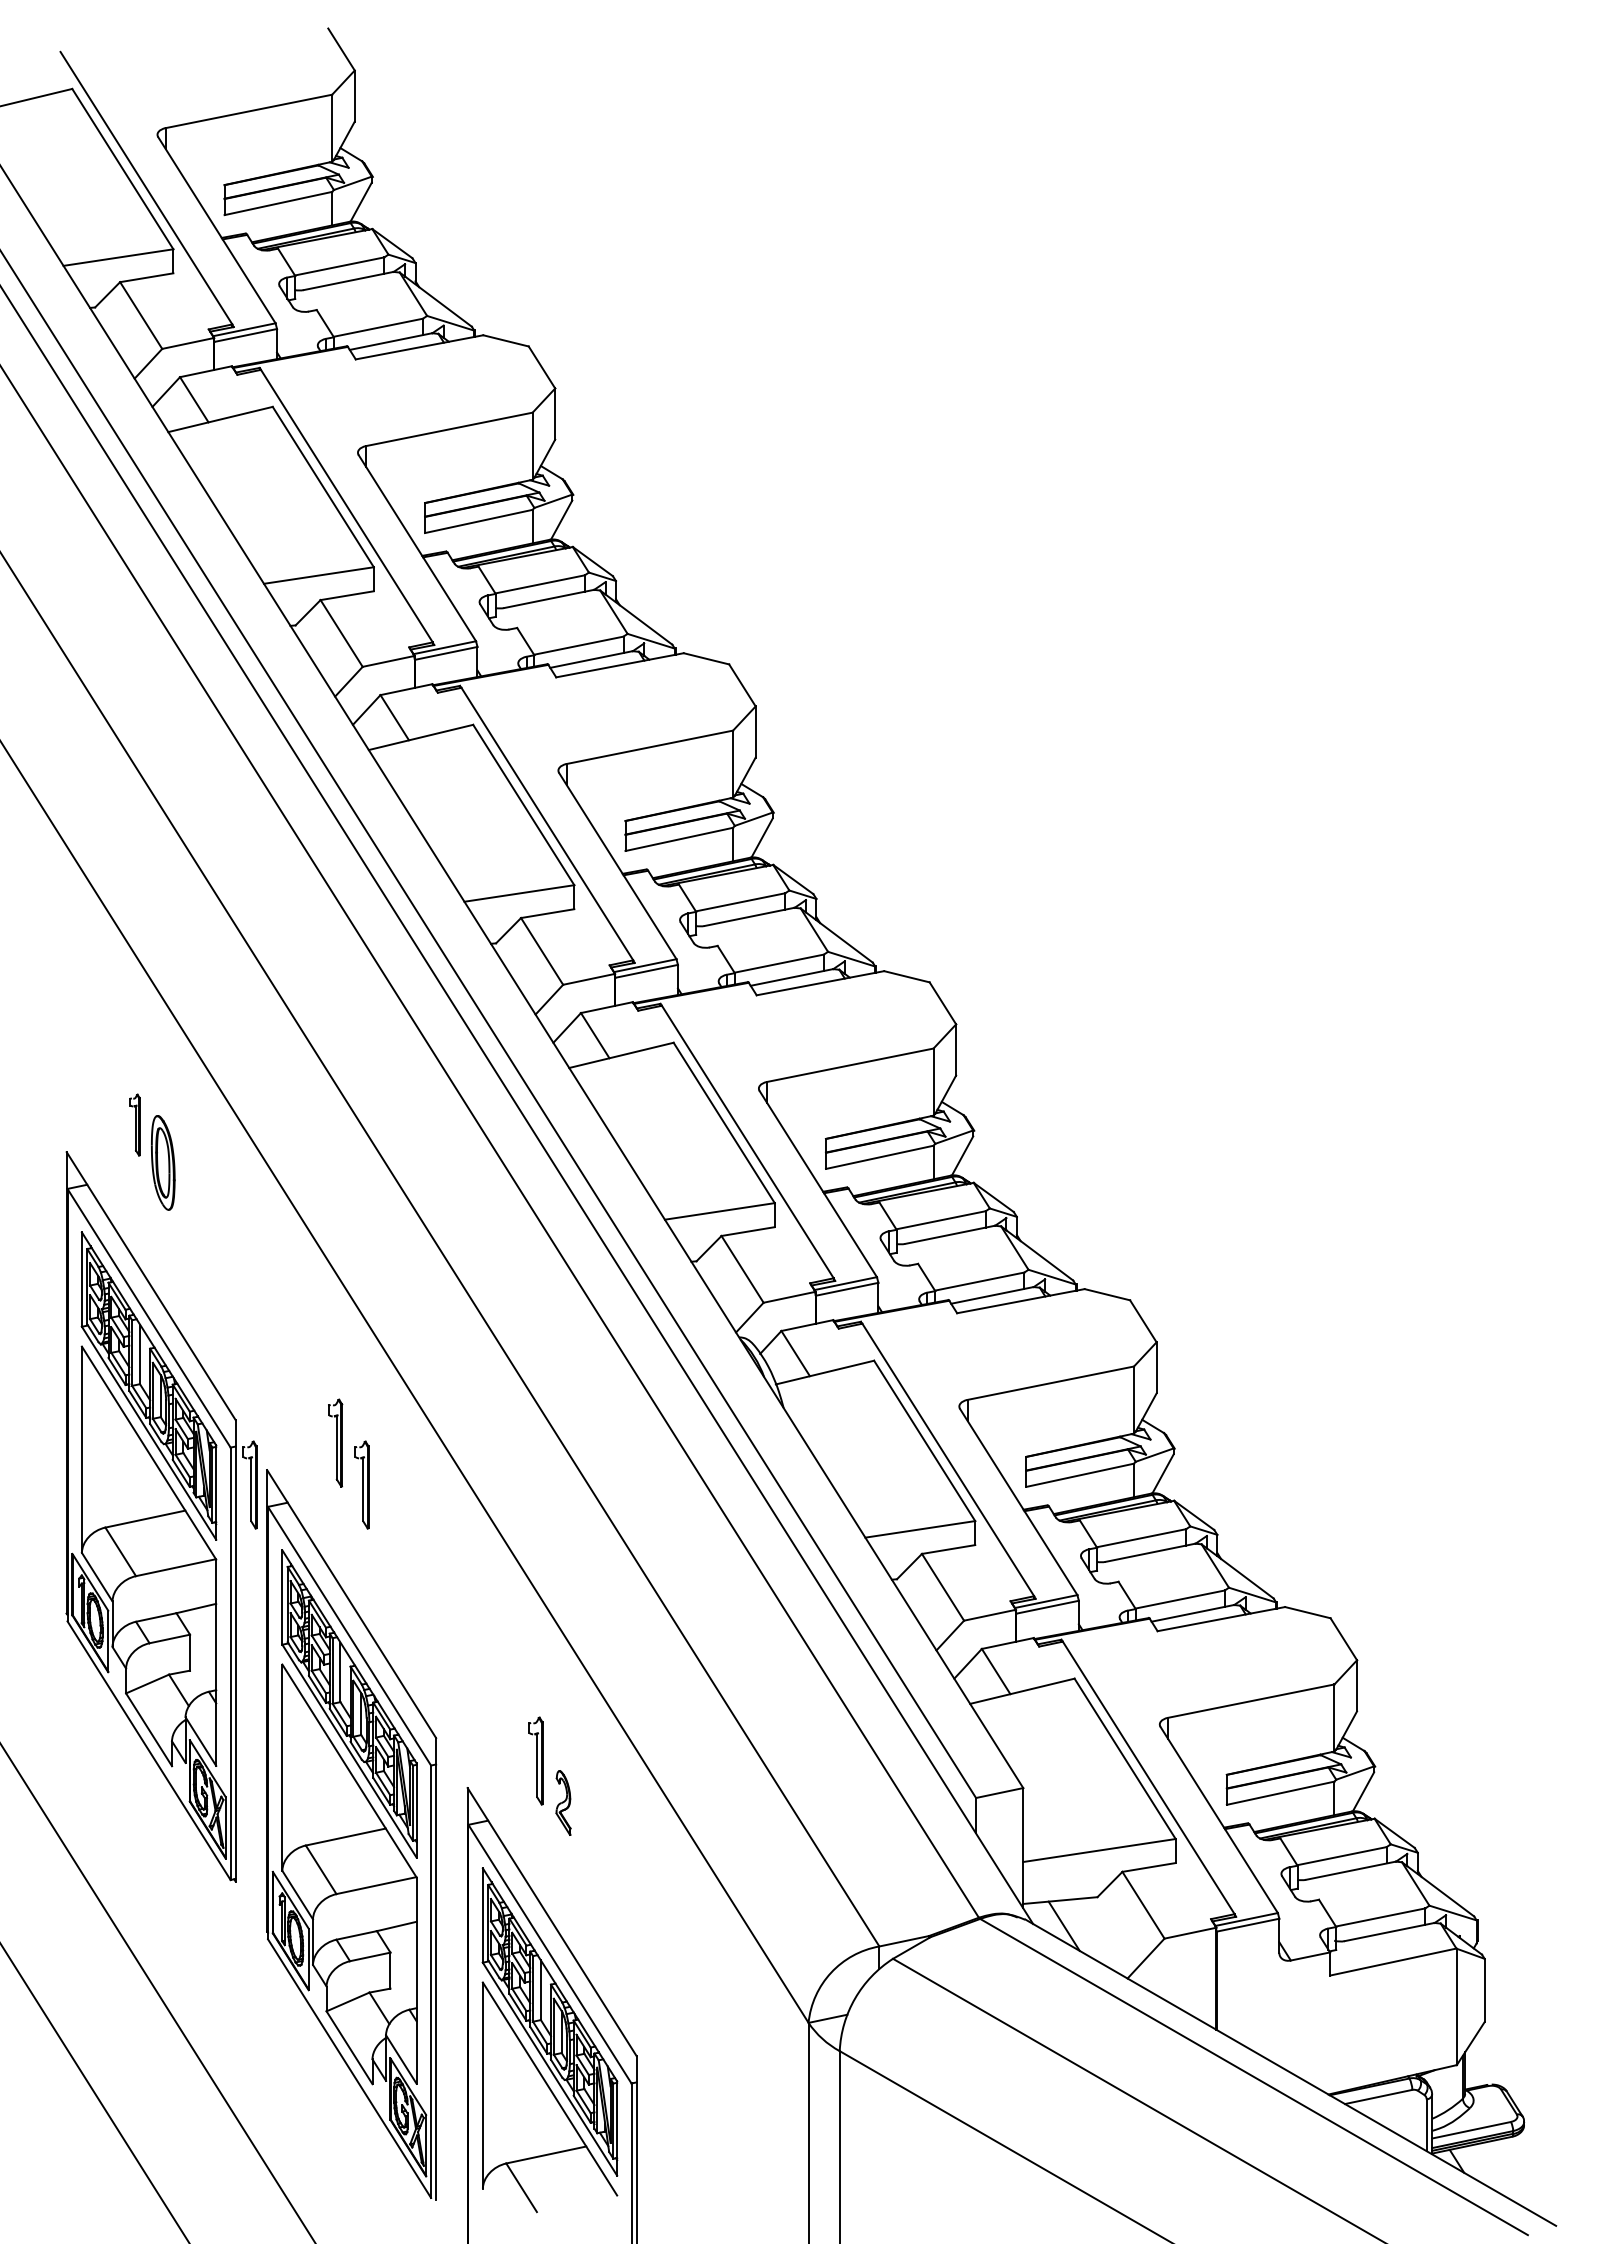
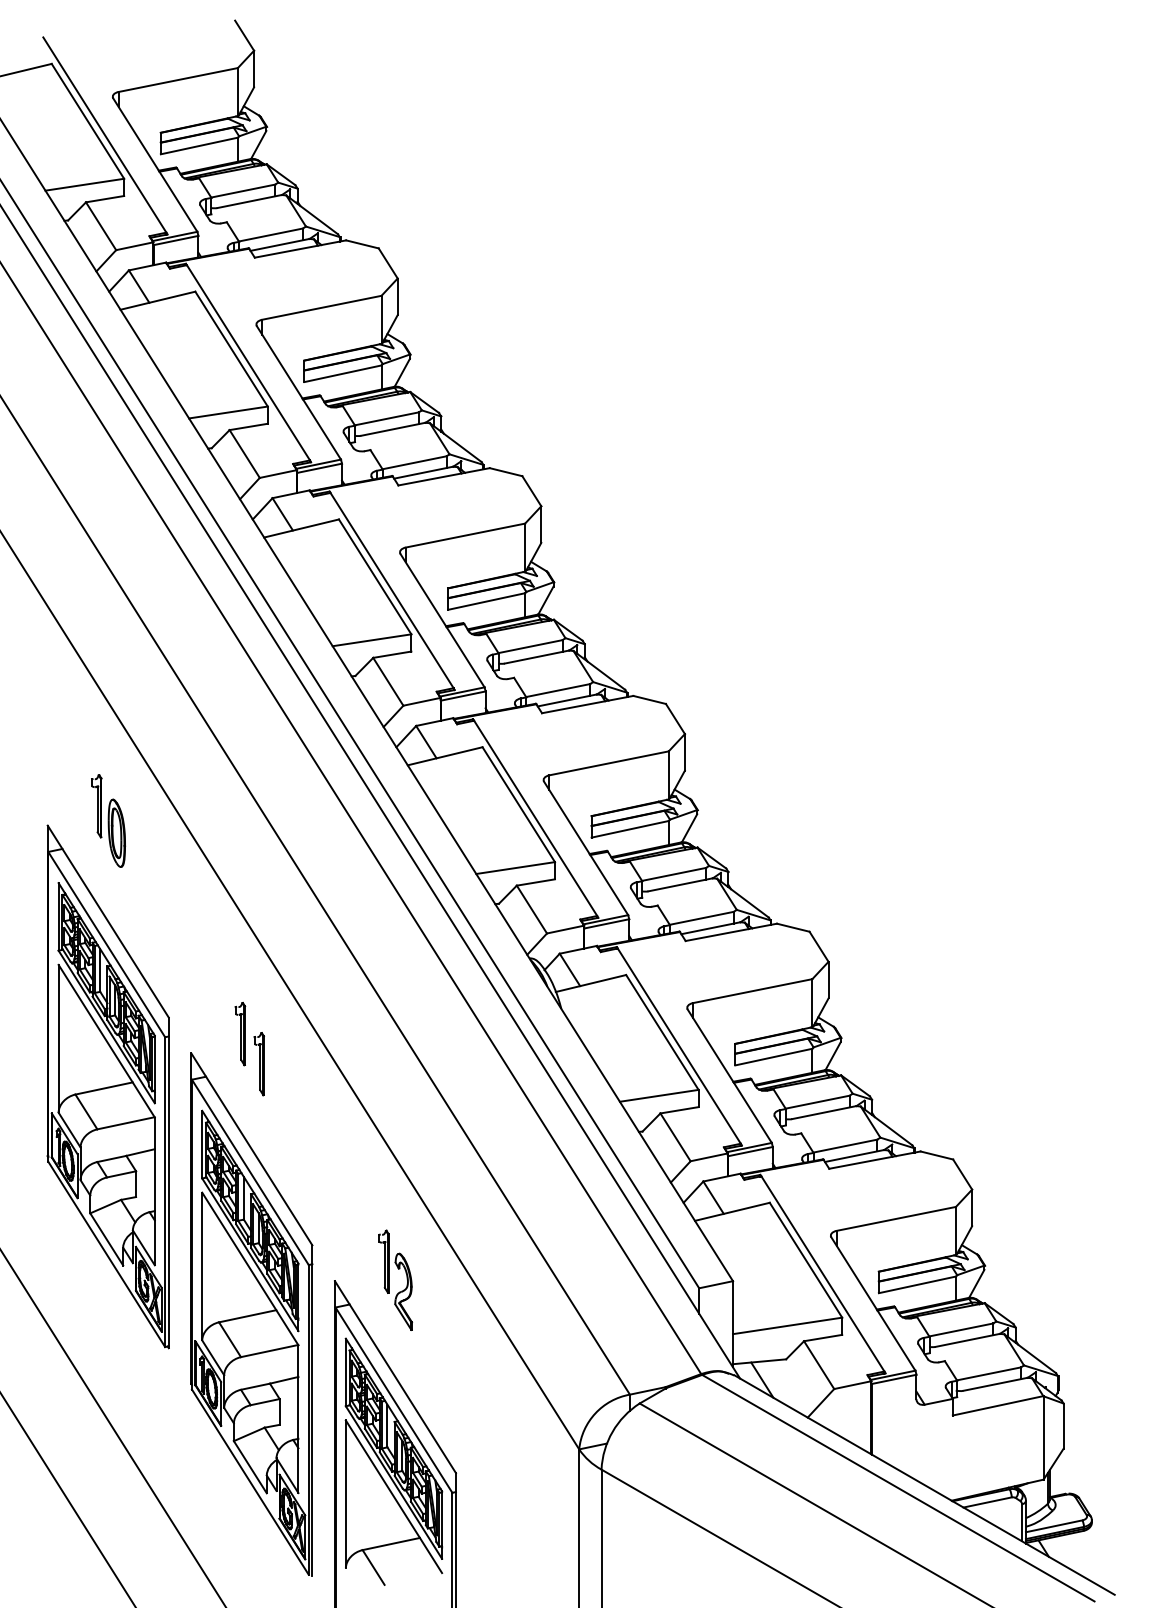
part: (134, 1124) -> (96, 805), size x1.43
part: (249, 1484) -> (178, 1063), removed
part: (563, 1802) -> (403, 1291), size x1.67

